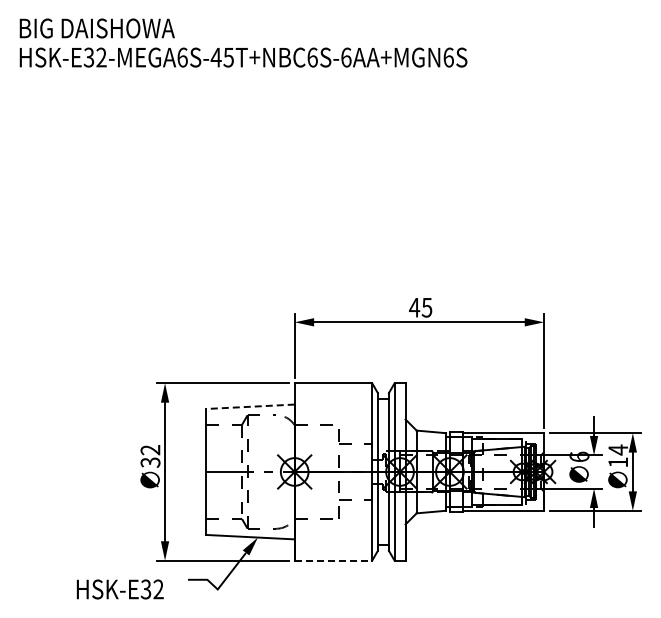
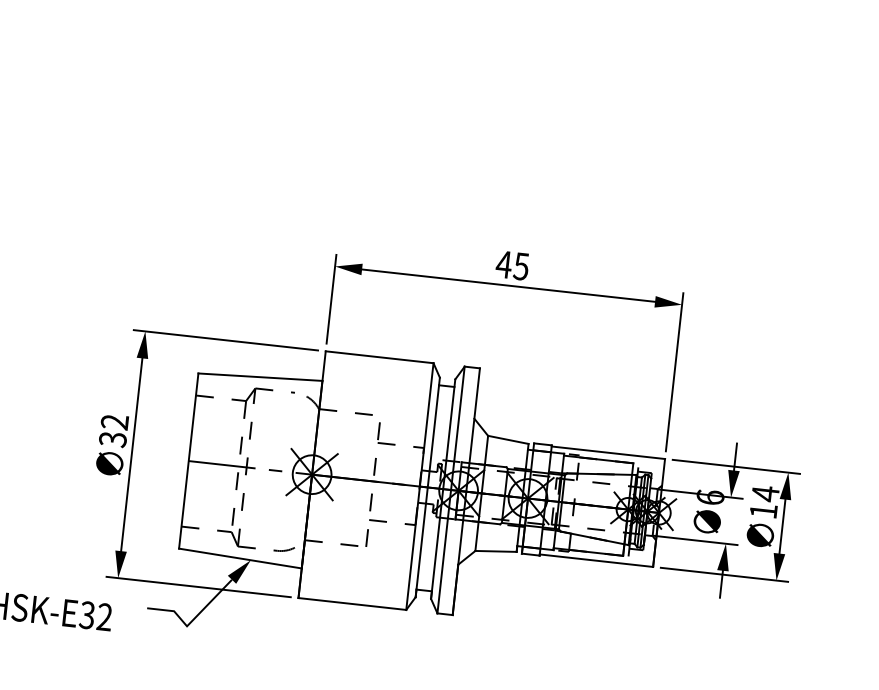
line: (249, 406) -> (259, 376), dashed -> solid
line: (333, 560) -> (352, 603), dashed -> solid

